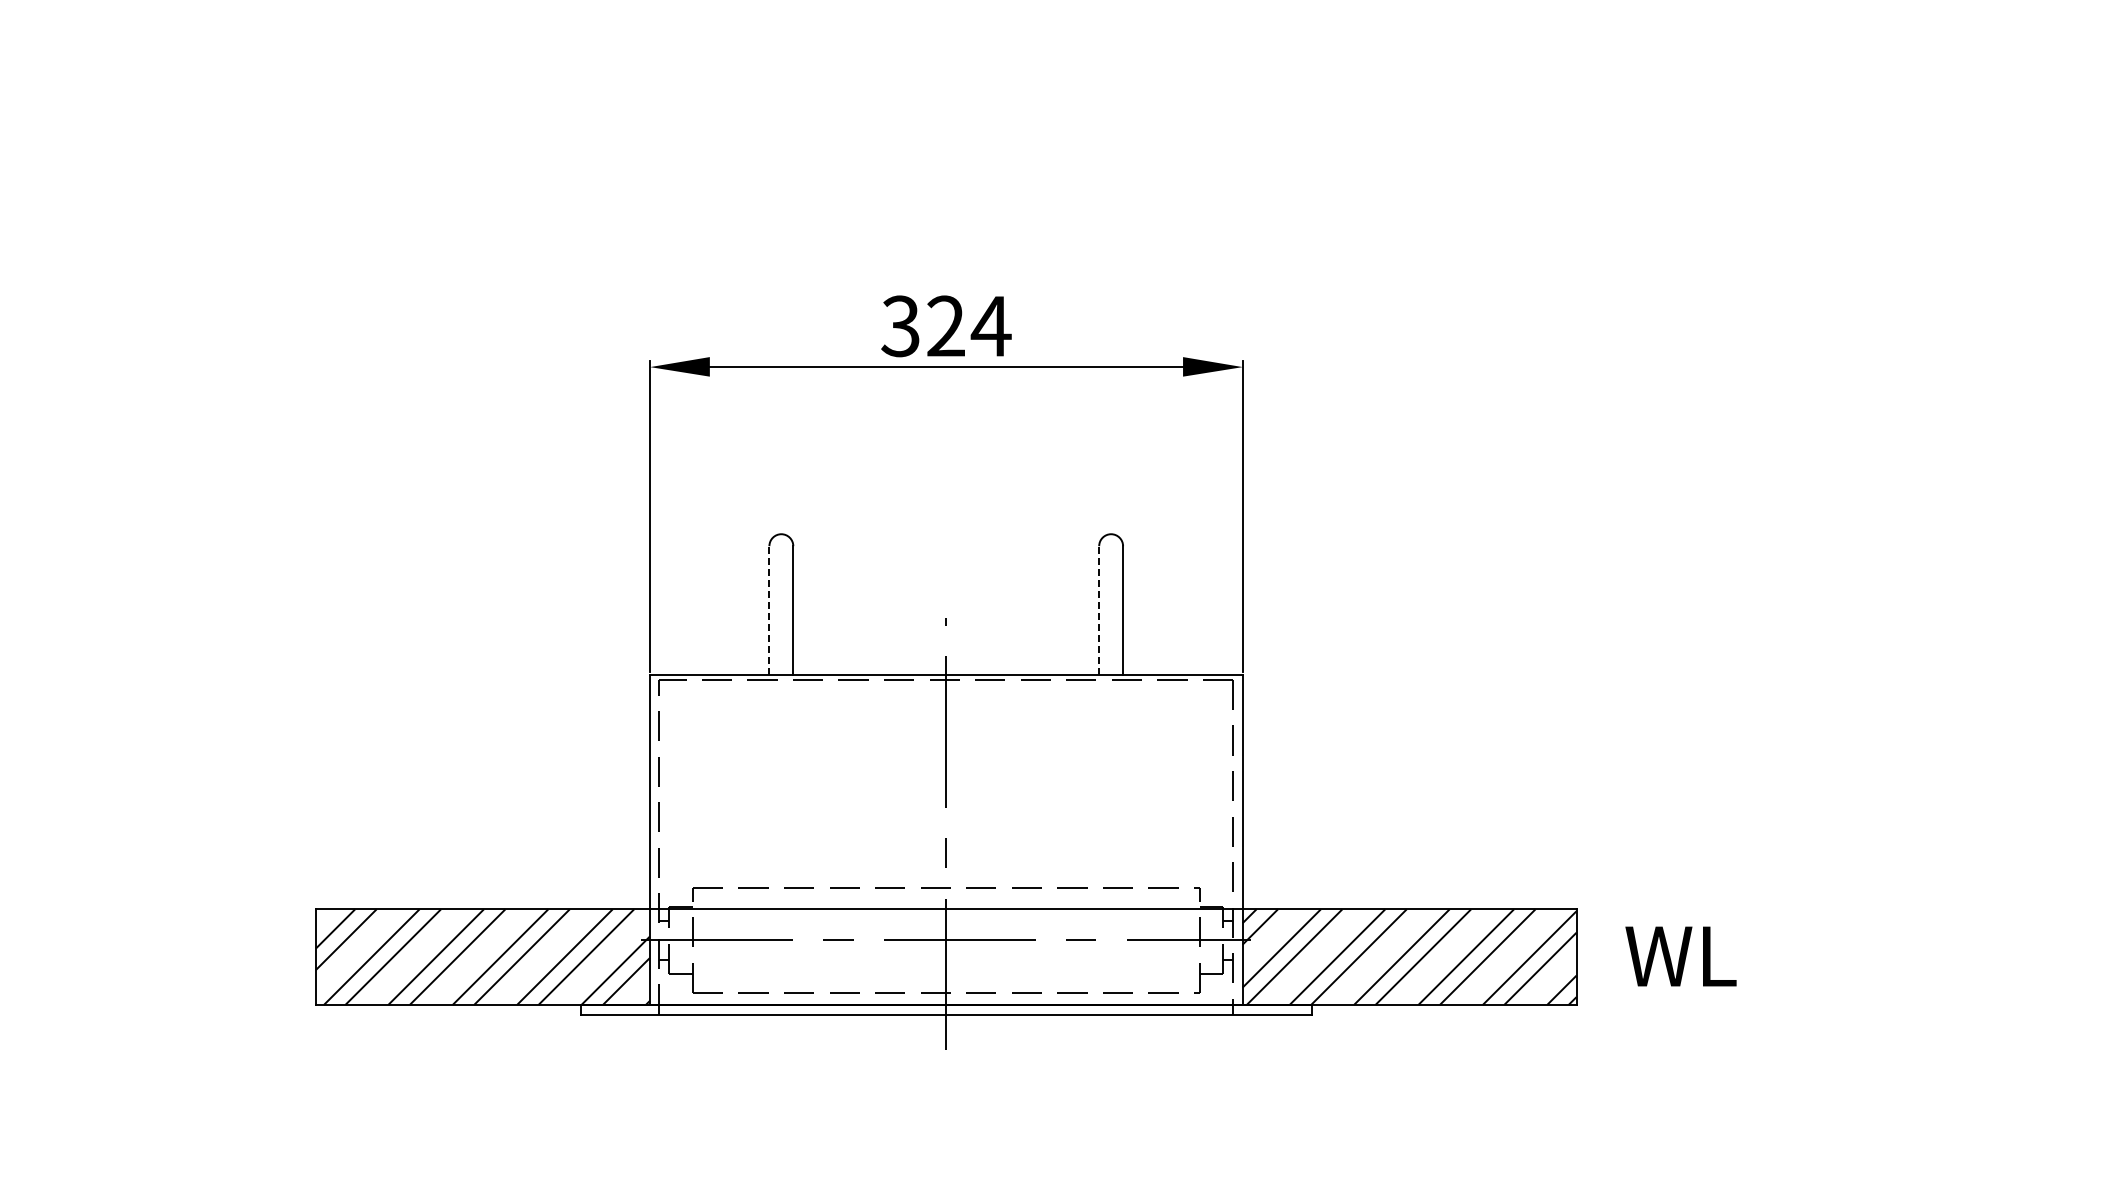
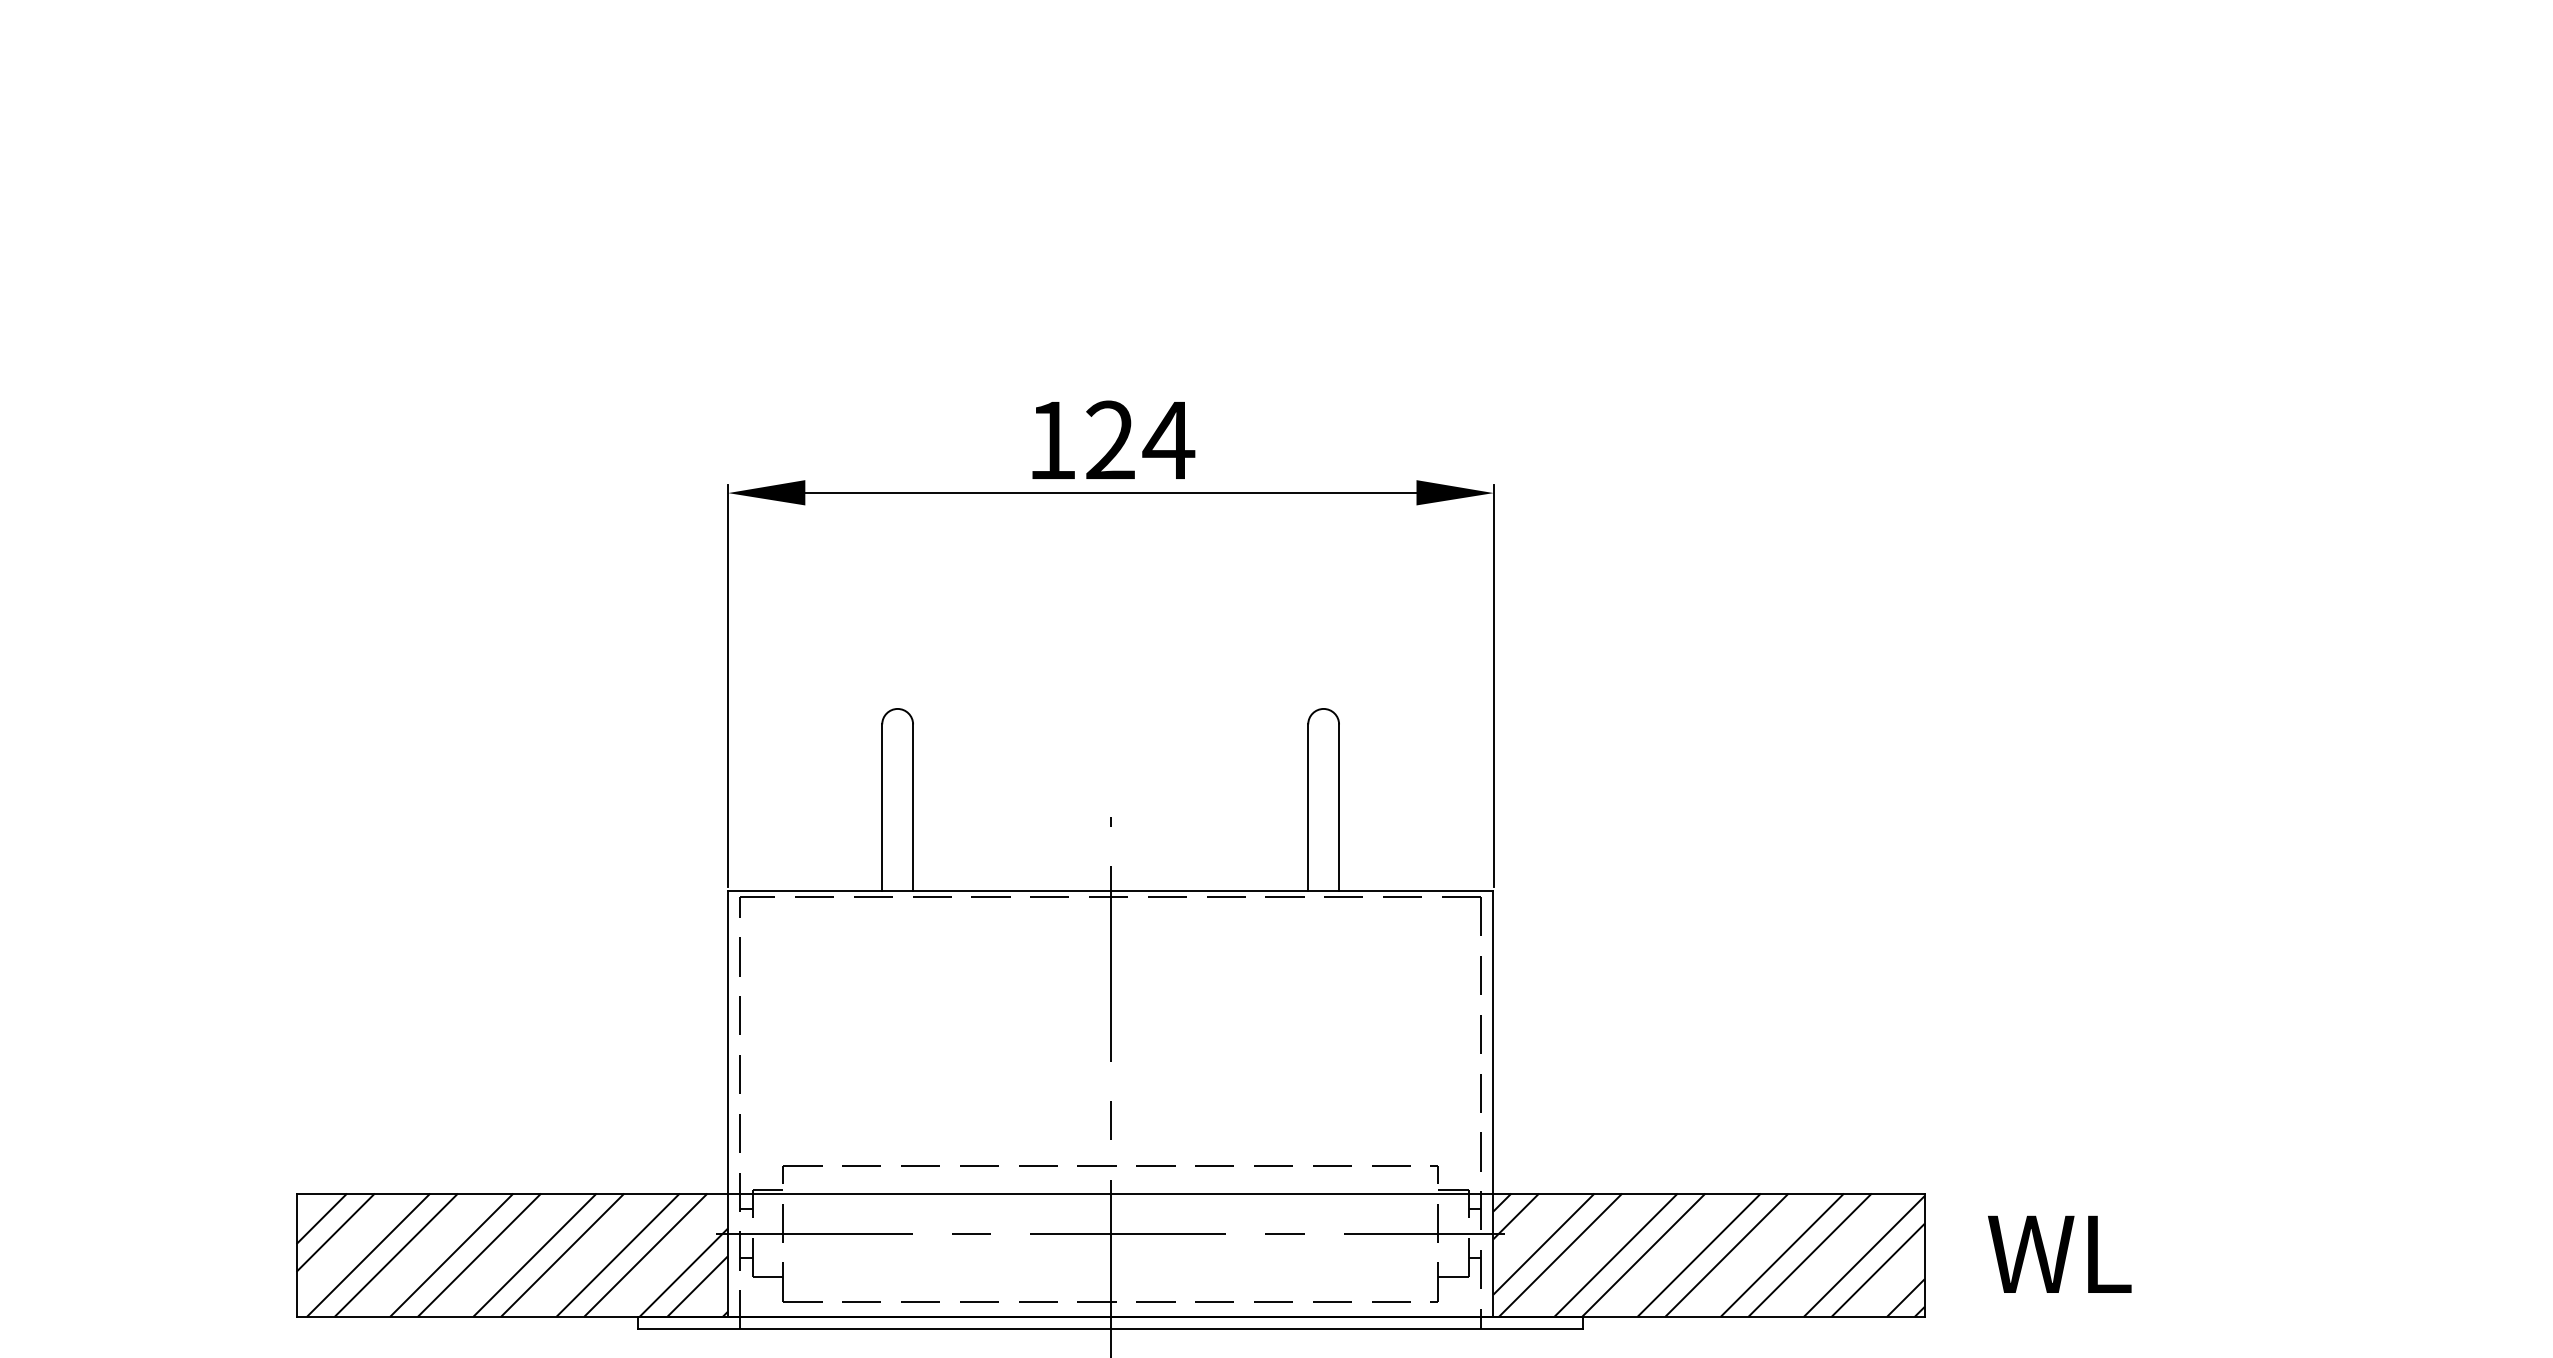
text: (900, 326) -> (1051, 440), 324 -> 124
line: (769, 610) -> (882, 807), dashed -> solid
line: (1099, 610) -> (1308, 807), dashed -> solid

